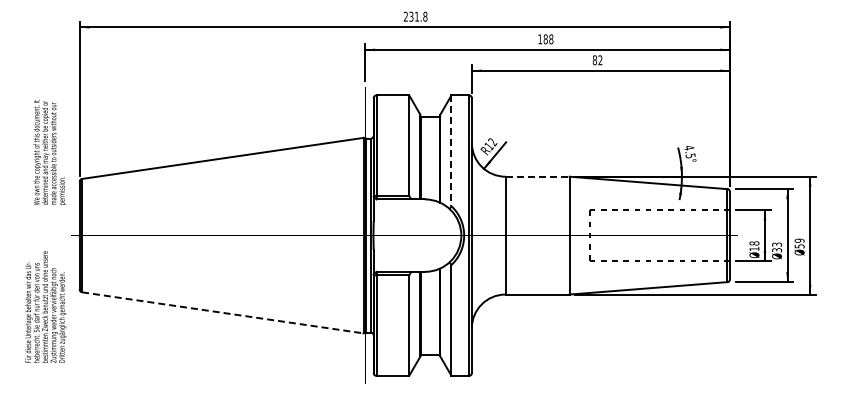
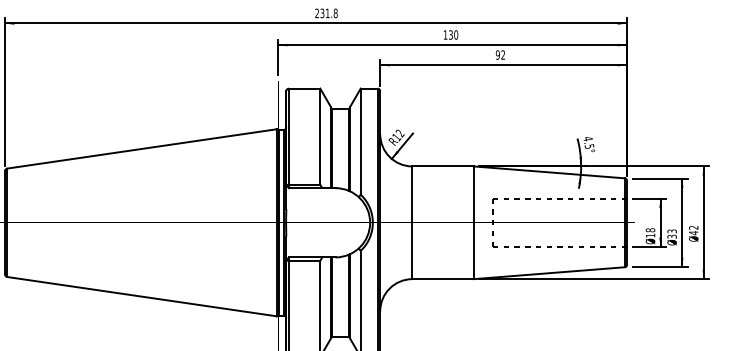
text: (548, 39) -> (453, 35), 188 -> 130
text: (594, 60) -> (497, 55), 82 -> 92
line: (451, 151) -> (360, 142), dashed -> solid
line: (538, 176) -> (443, 166), dashed -> solid
text: (799, 243) -> (693, 230), 59 -> 42
line: (223, 312) -> (142, 296), dashed -> solid

